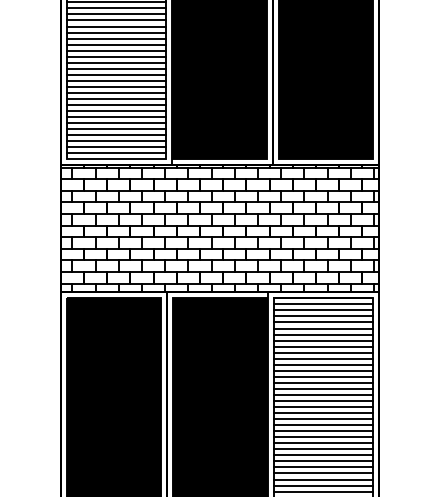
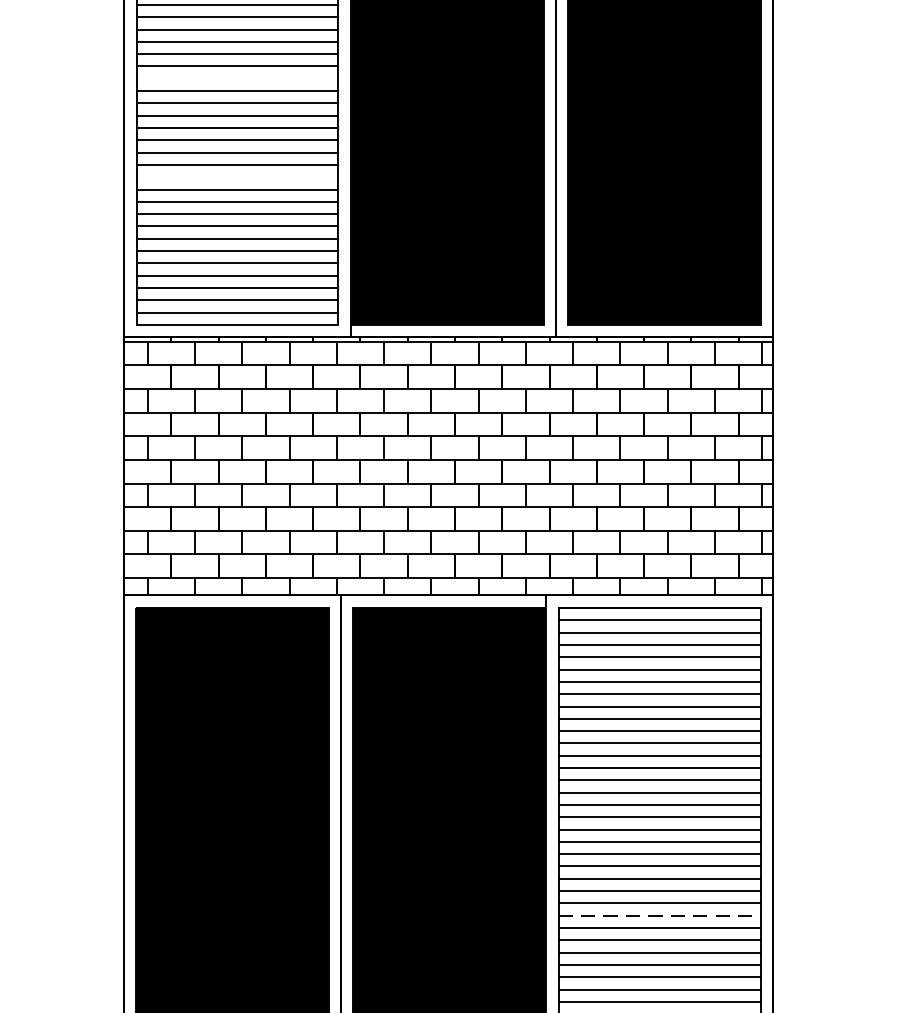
line: (115, 38) -> (235, 78), removed
line: (115, 86) -> (235, 176), removed
line: (323, 449) -> (659, 916), solid -> dashed

